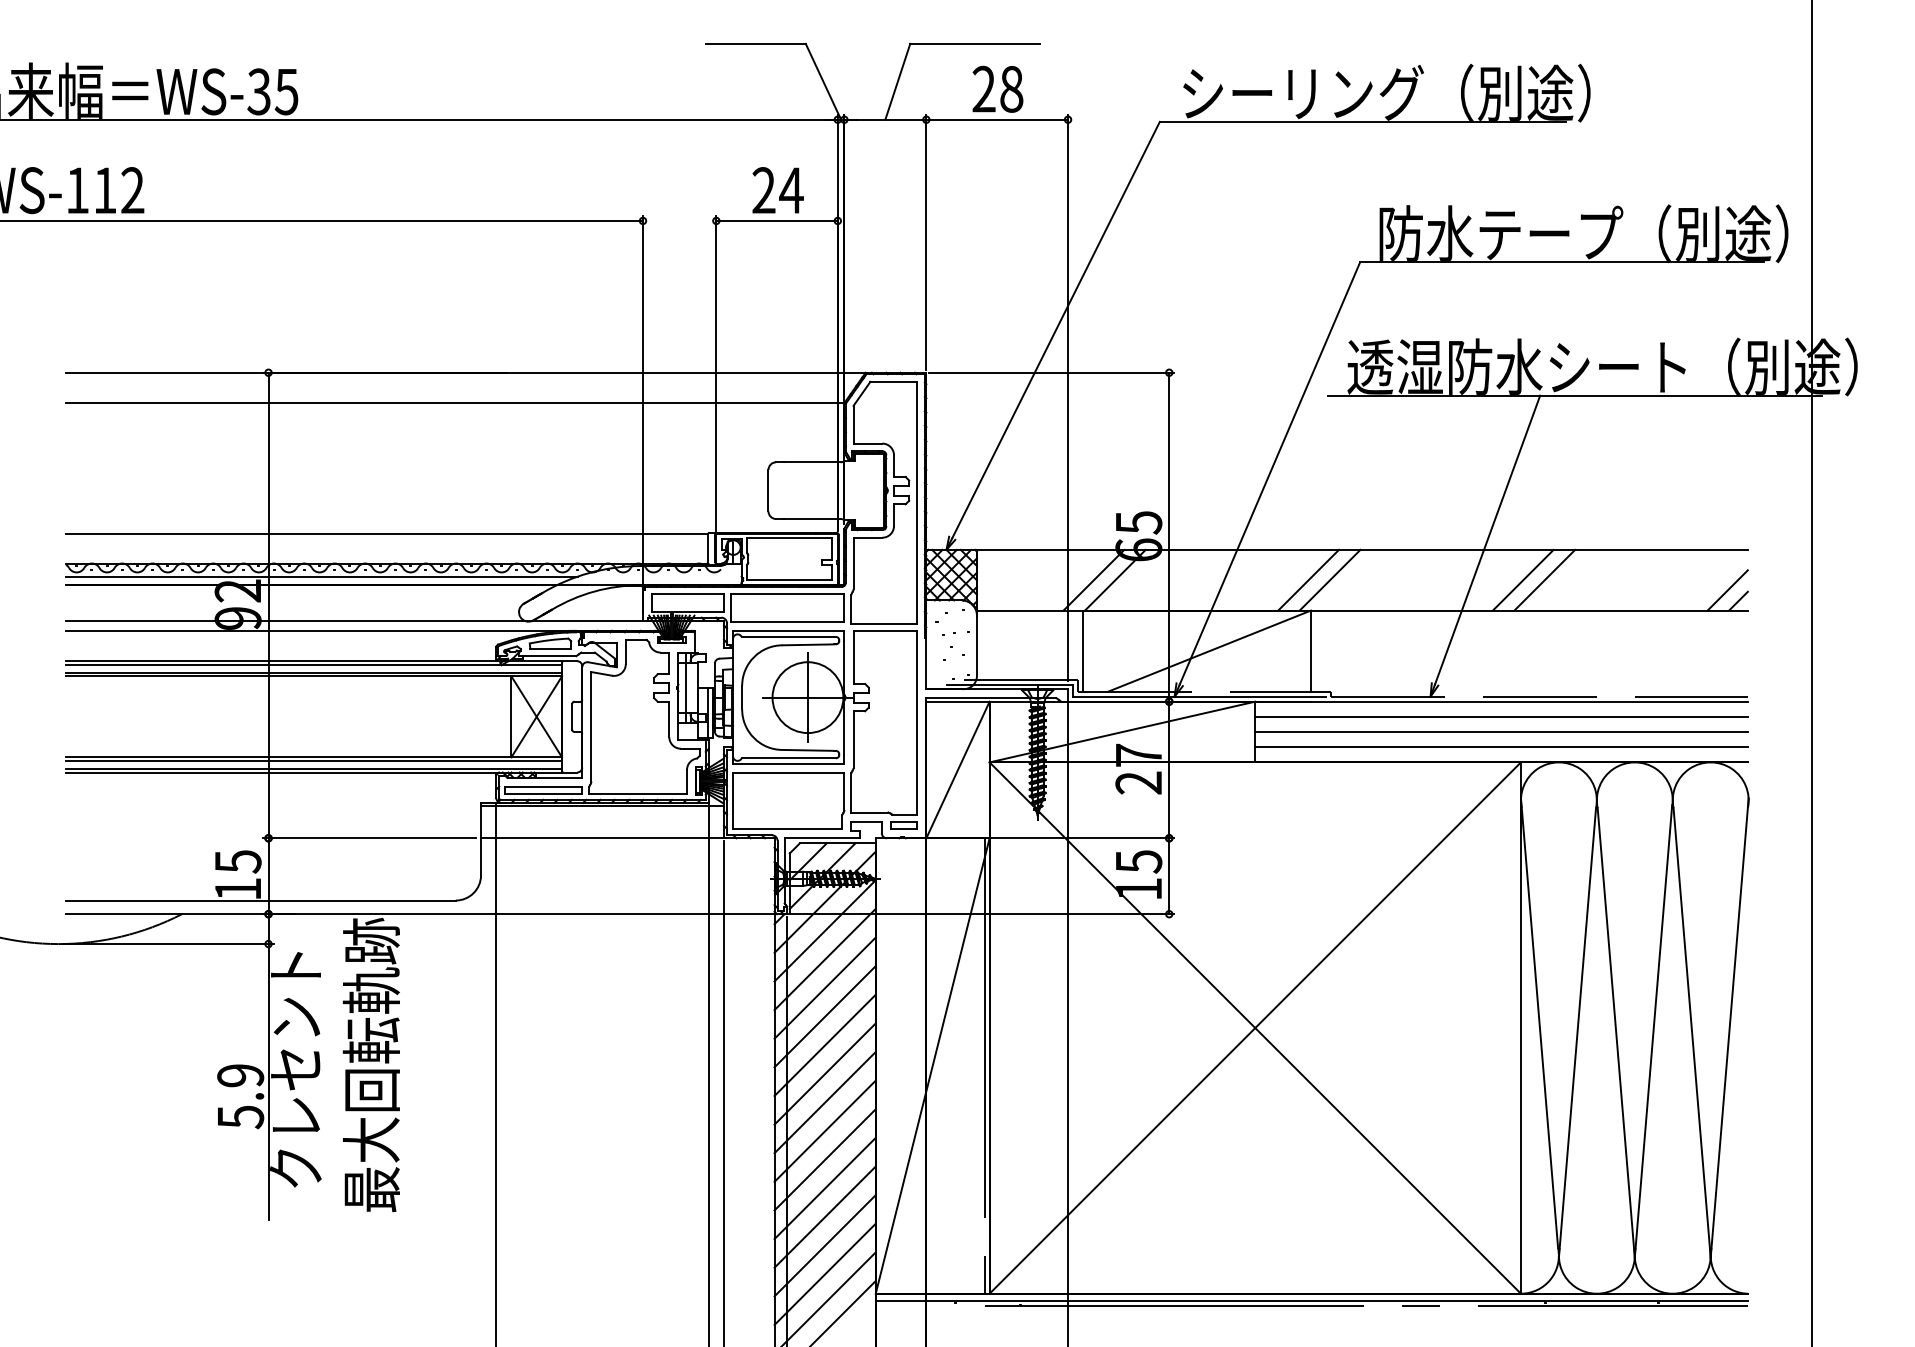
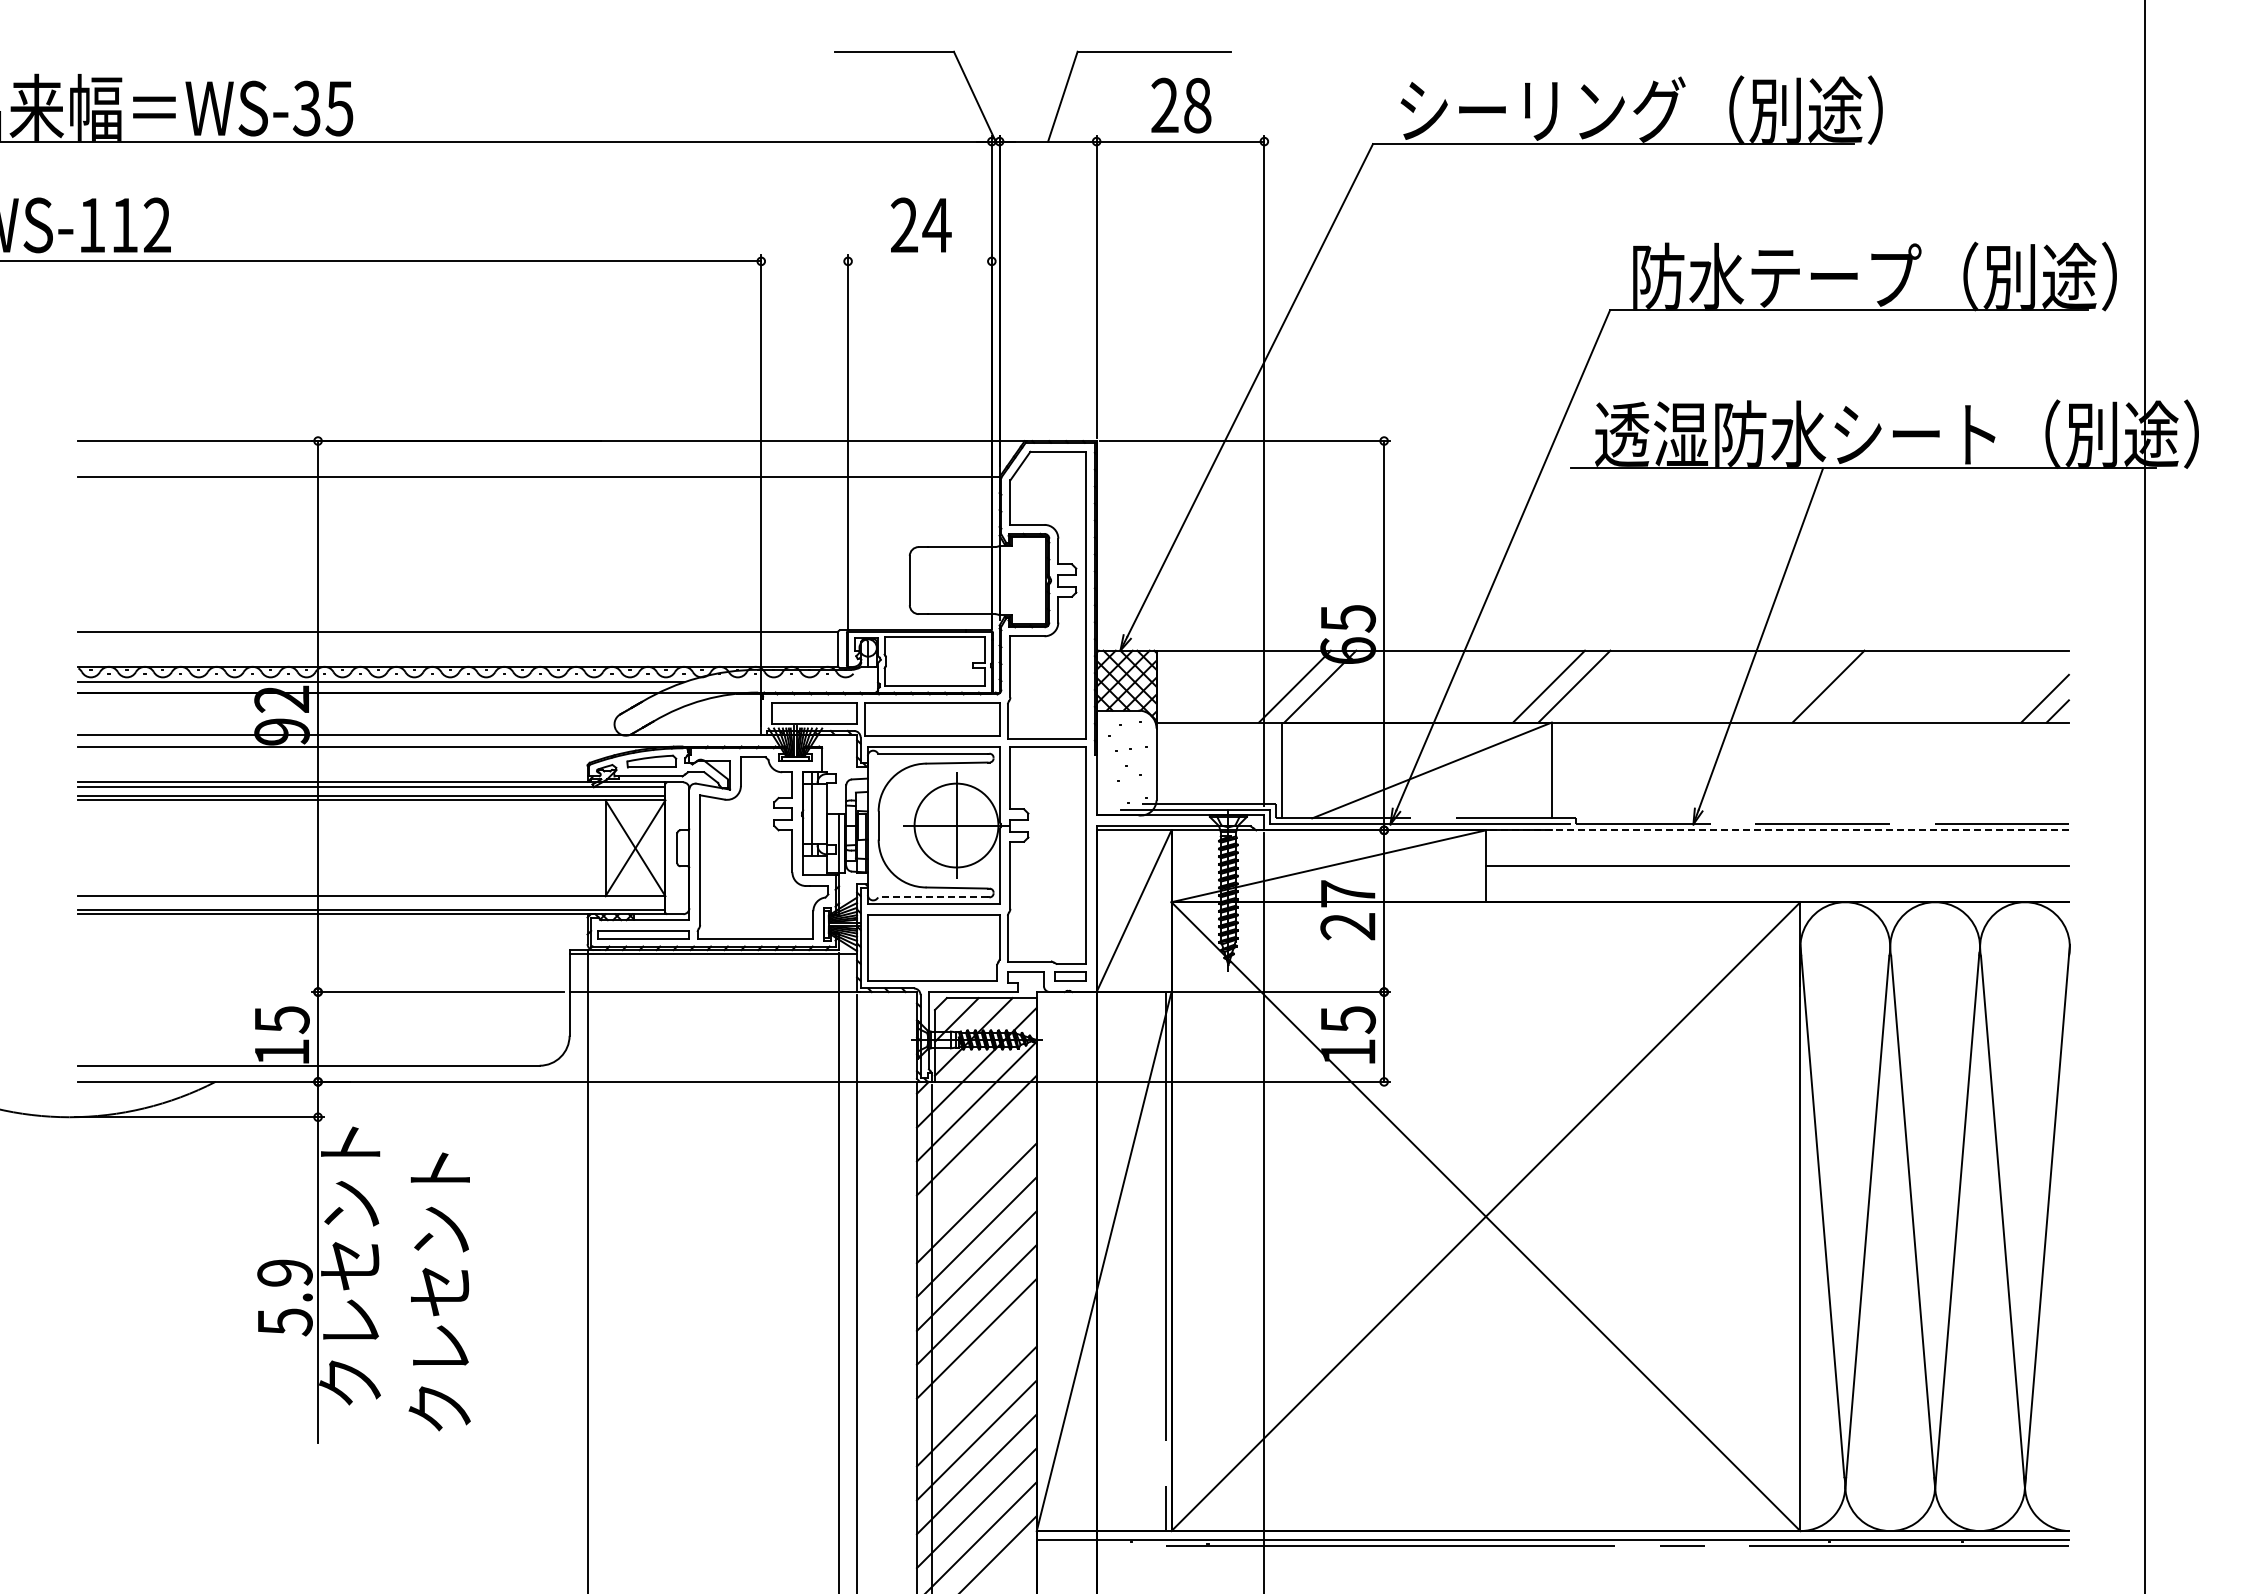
line: (776, 221) -> (919, 261), removed
line: (1523, 580) -> (1803, 686), removed
line: (1500, 701) -> (1776, 830), solid -> dashed
line: (1500, 717) -> (1776, 848), removed
line: (1500, 747) -> (1776, 884), removed
line: (787, 758) -> (932, 897), solid -> dashed
line: (313, 760) -> (371, 900), removed
line: (824, 988) -> (976, 1169), removed
text: (371, 1065) -> (439, 1260), 最大回転軌跡 -> クレセント
line: (824, 1159) -> (976, 1372), removed

